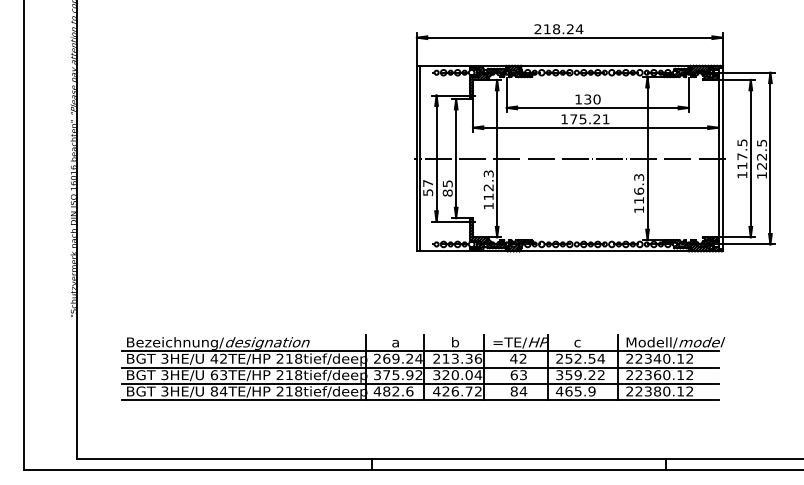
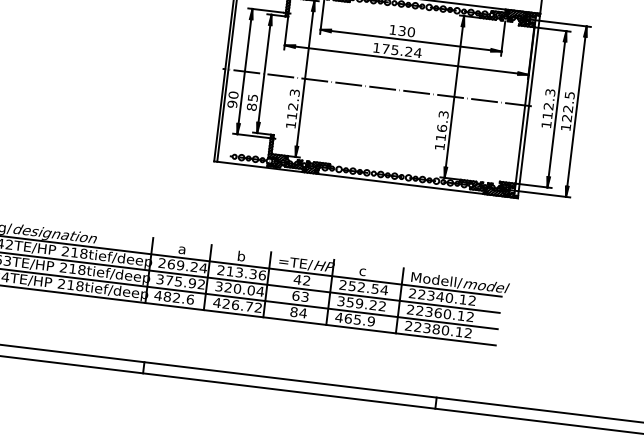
text: (605, 119) -> (417, 53), 175.21 -> 175.24
text: (742, 149) -> (549, 99), 117.5 -> 112.3
text: (428, 187) -> (233, 99), 57 -> 90

